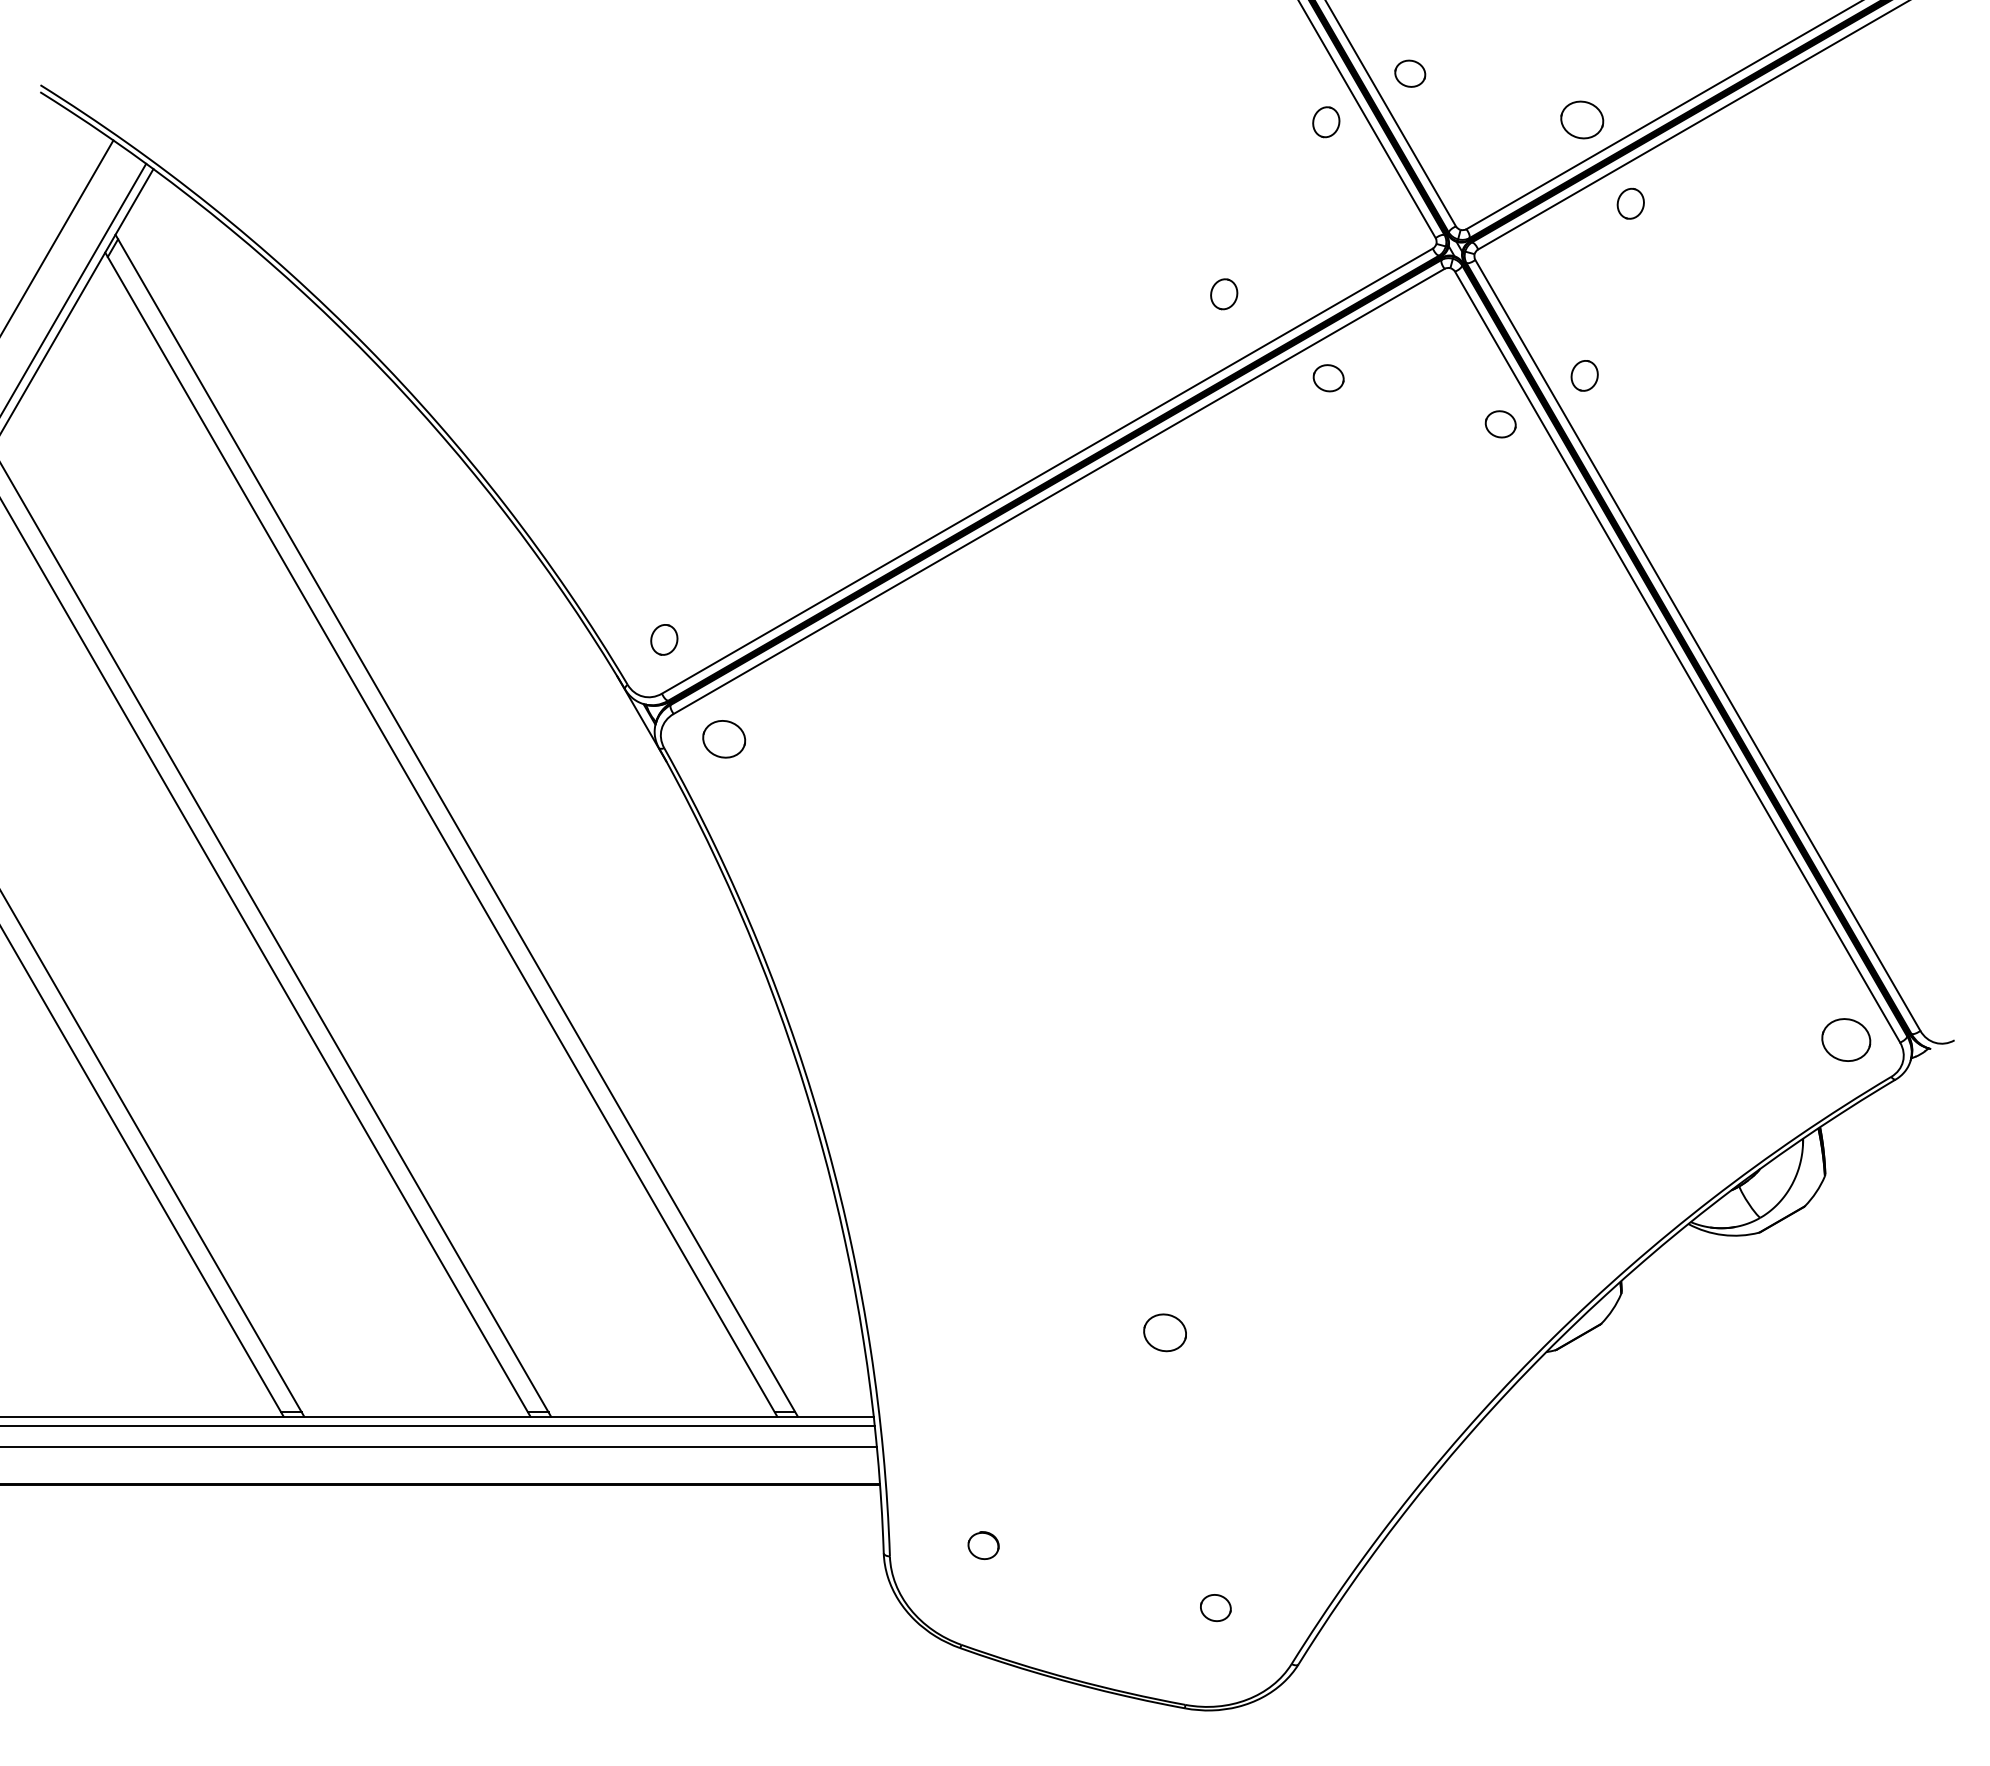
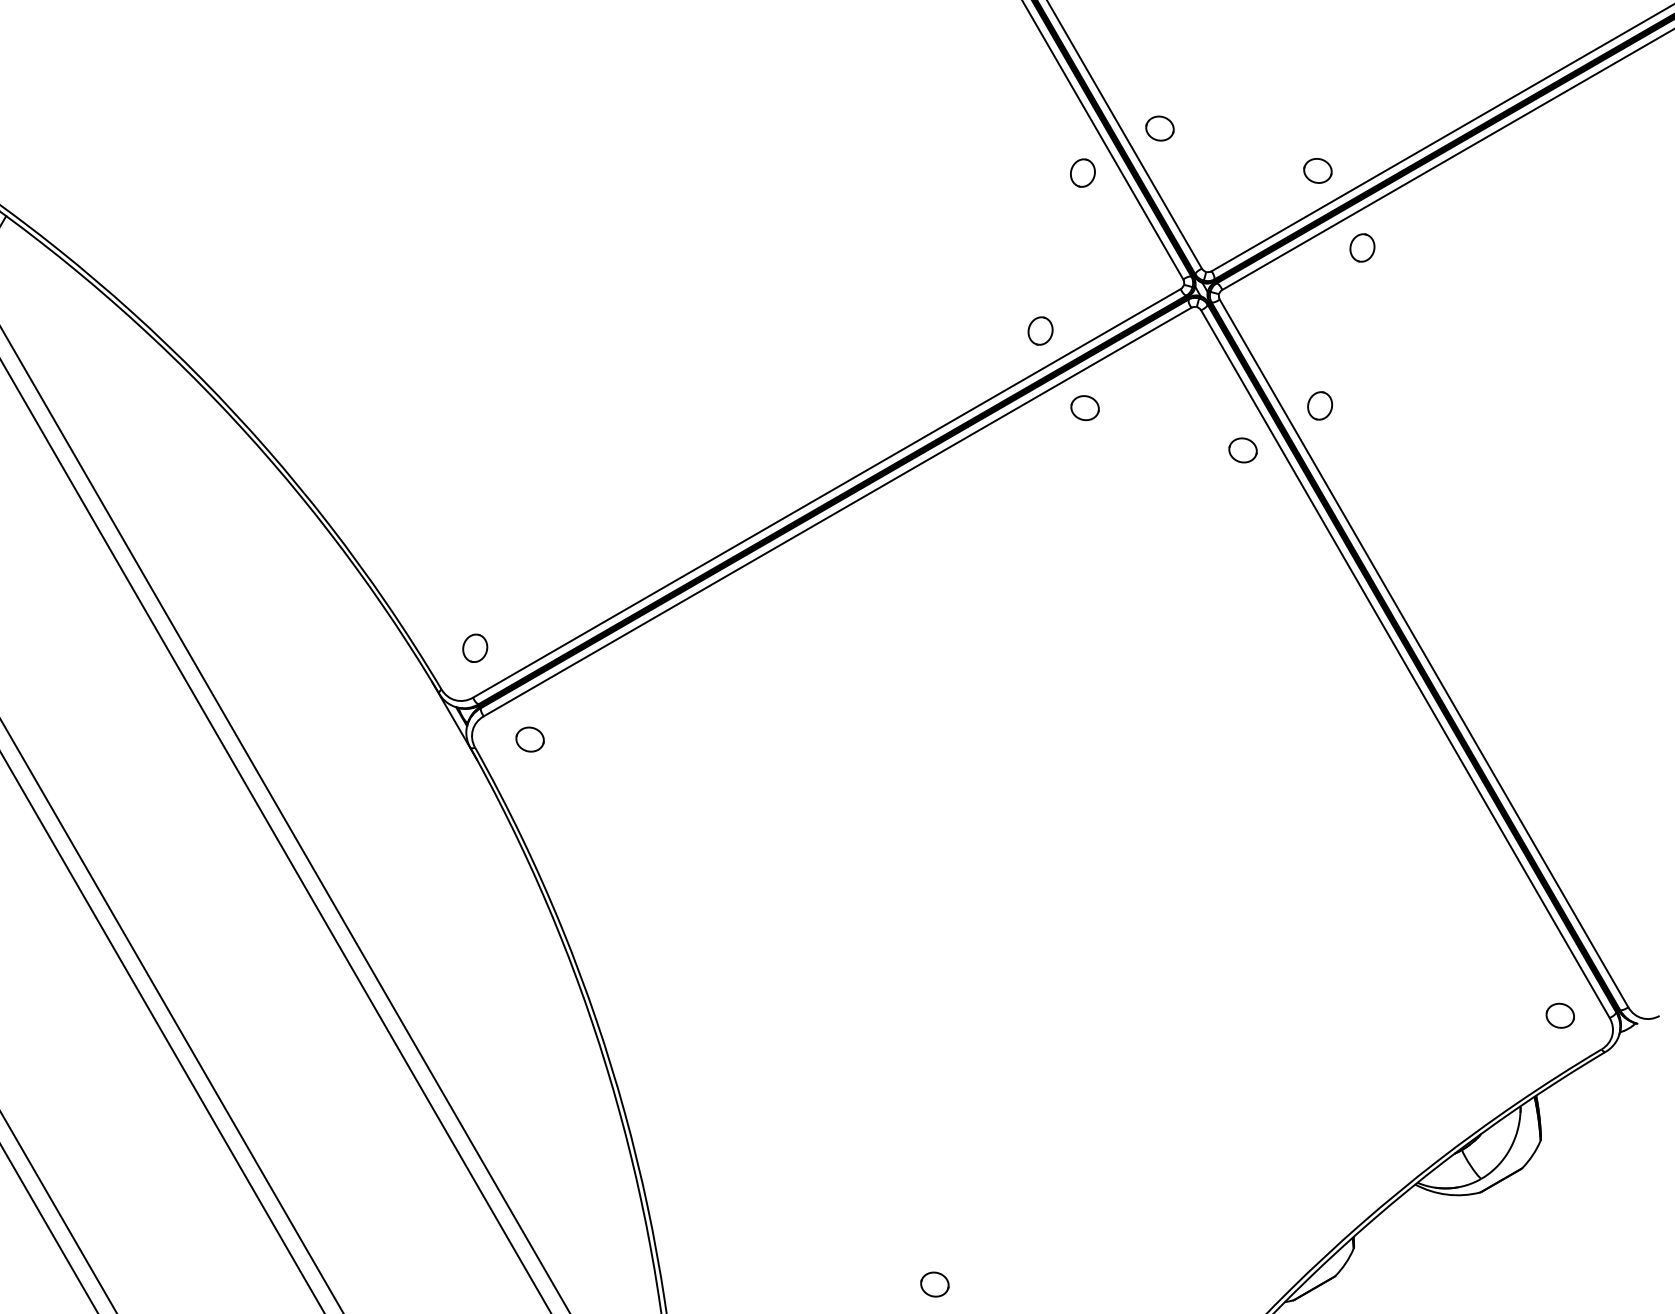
part: (1582, 119) -> (1318, 170), size x0.71
part: (1224, 294) -> (1040, 331), moved
part: (723, 739) -> (529, 739), size x0.71
part: (1846, 1040) -> (1560, 1016), size x0.62
part: (1164, 1333) -> (934, 1285), size x0.71

